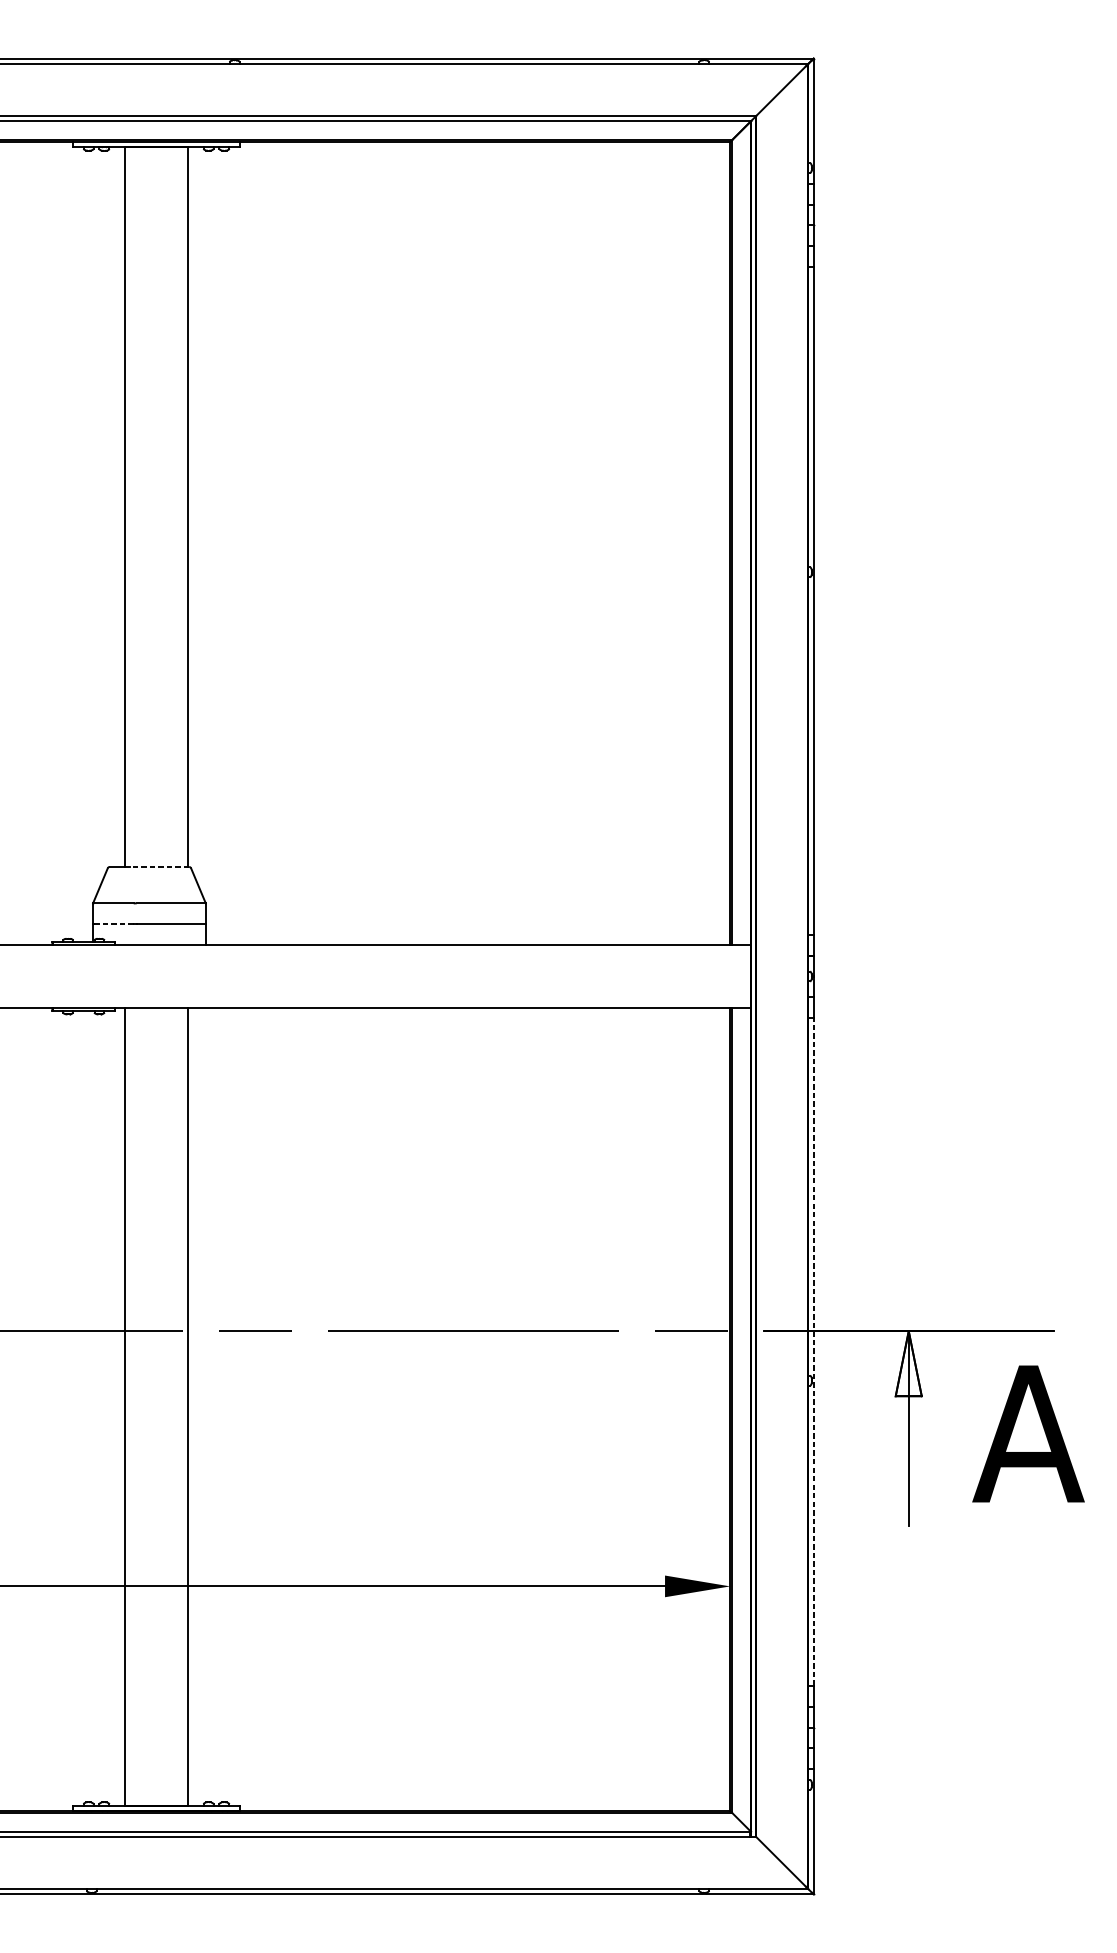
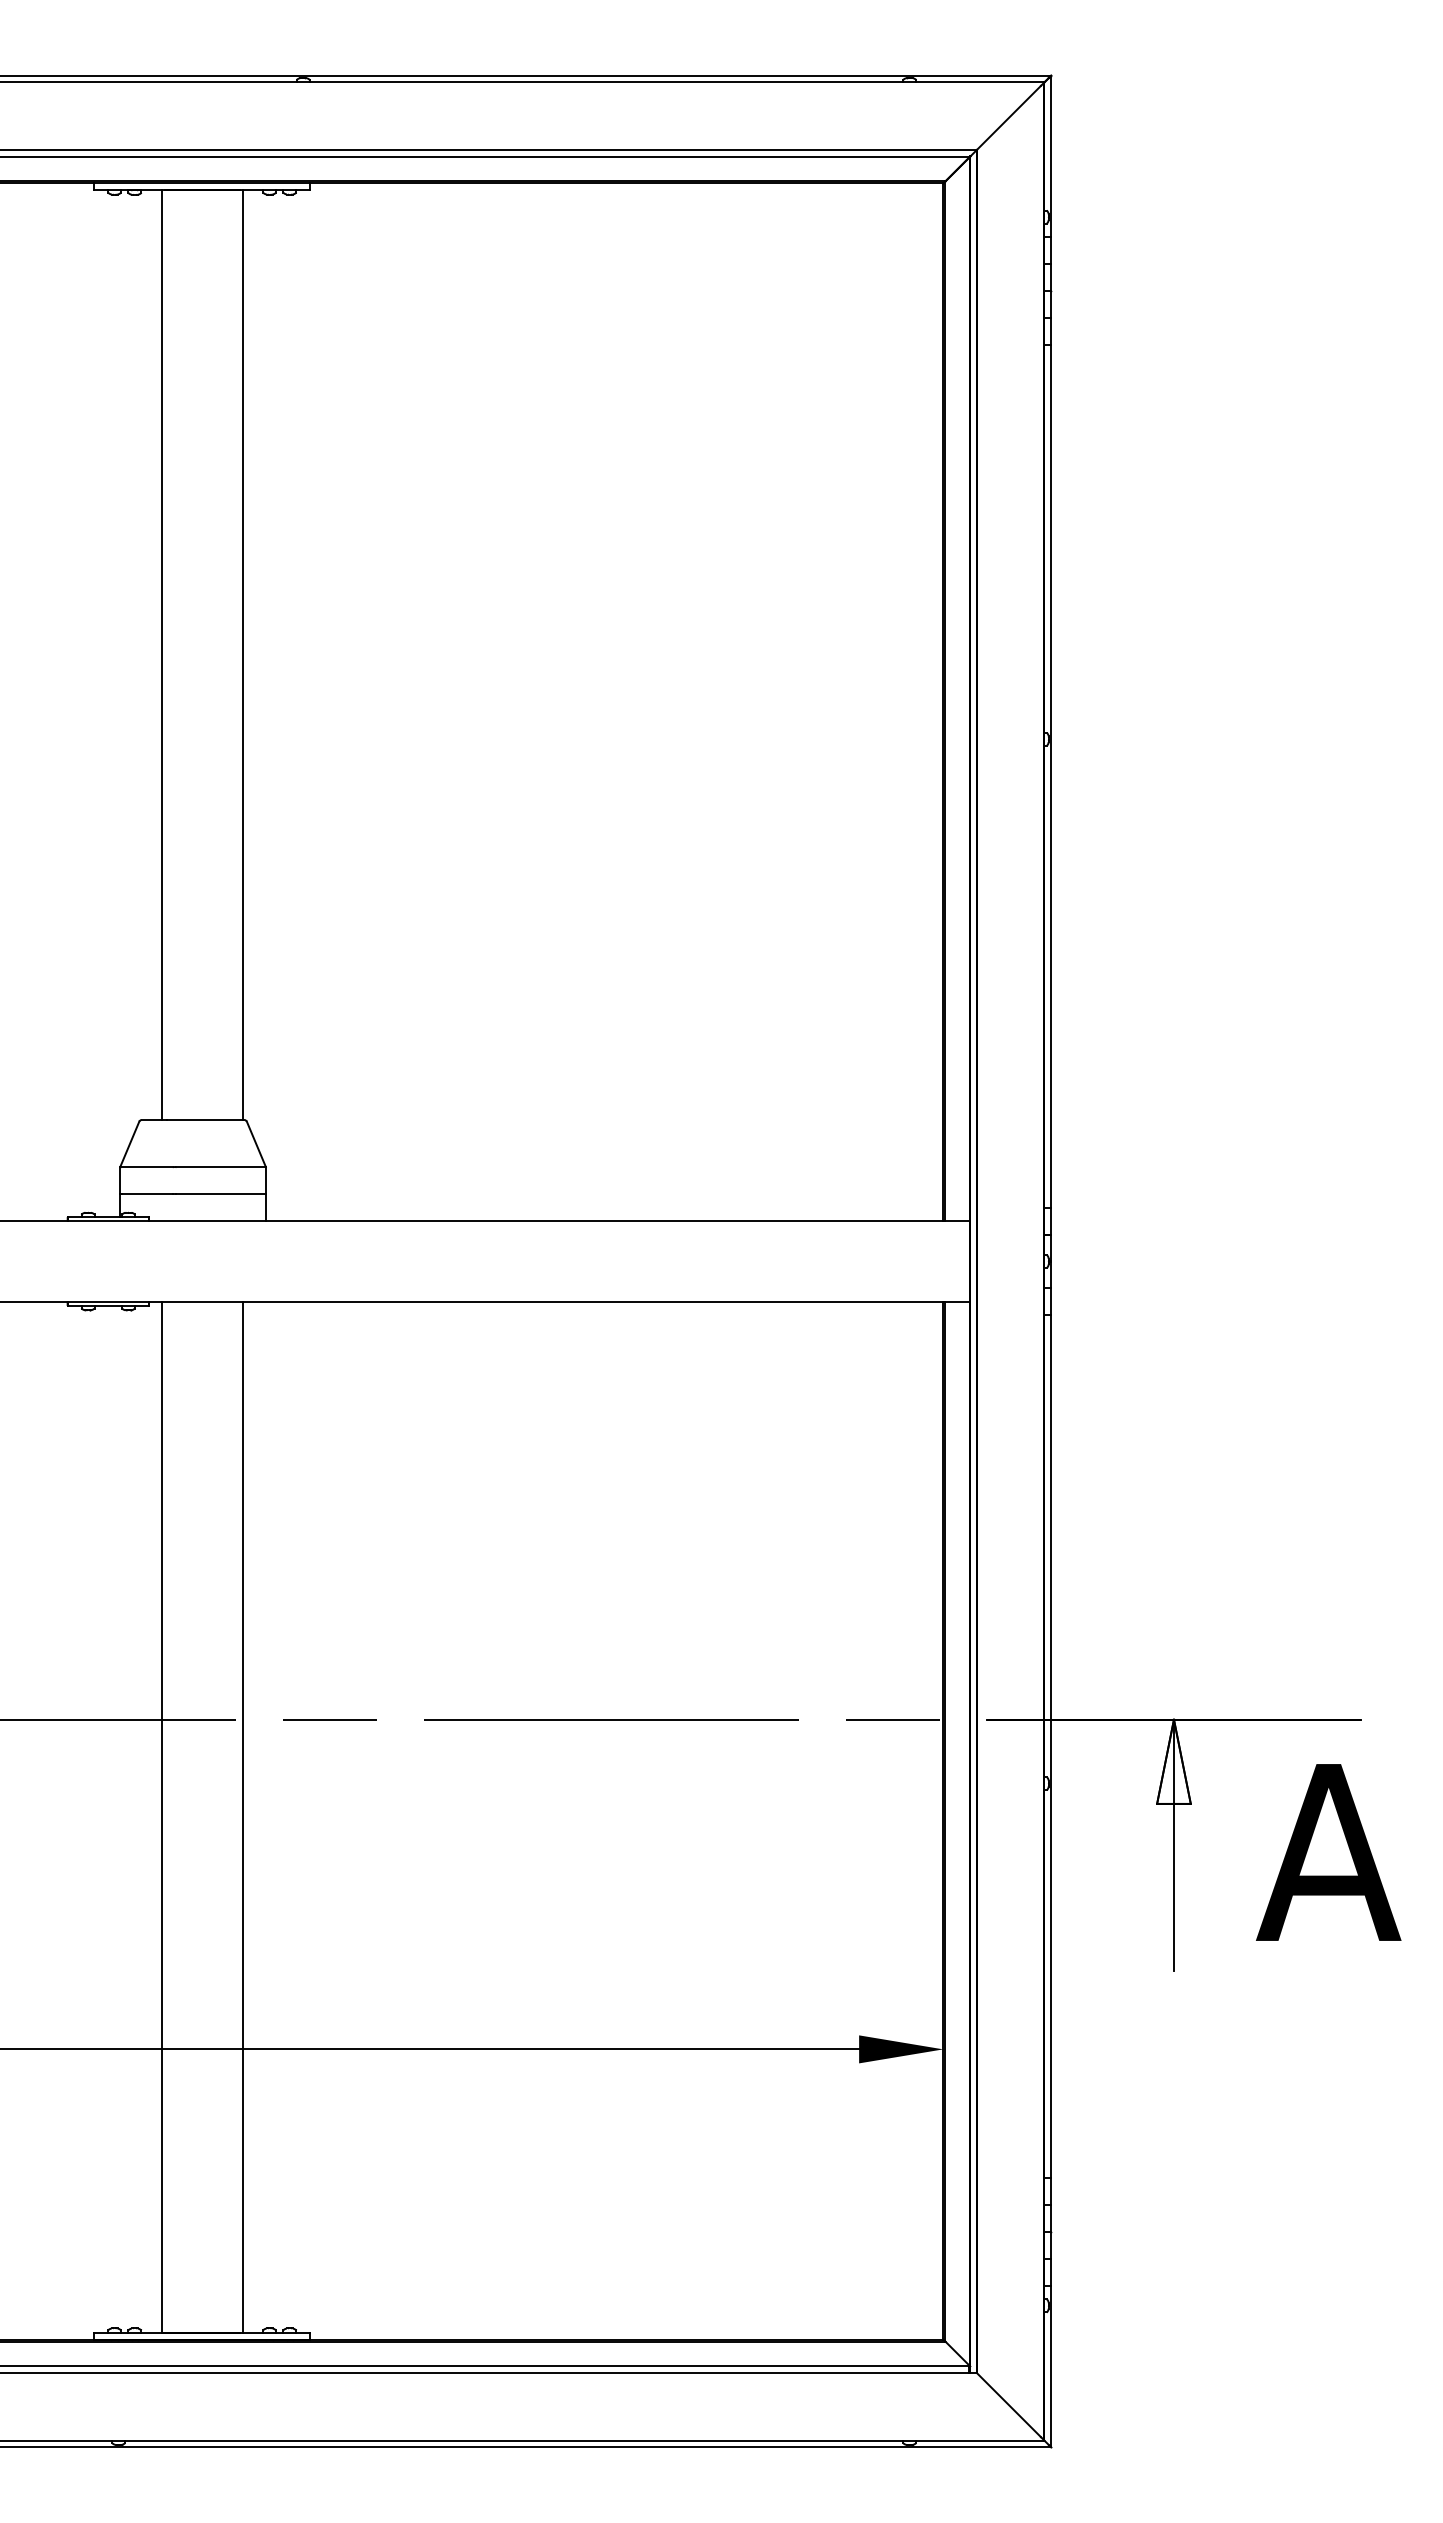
line: (159, 867) -> (205, 1120), dashed -> solid
line: (114, 924) -> (147, 1194), dashed -> solid
line: (813, 1351) -> (1051, 1746), dashed -> solid

